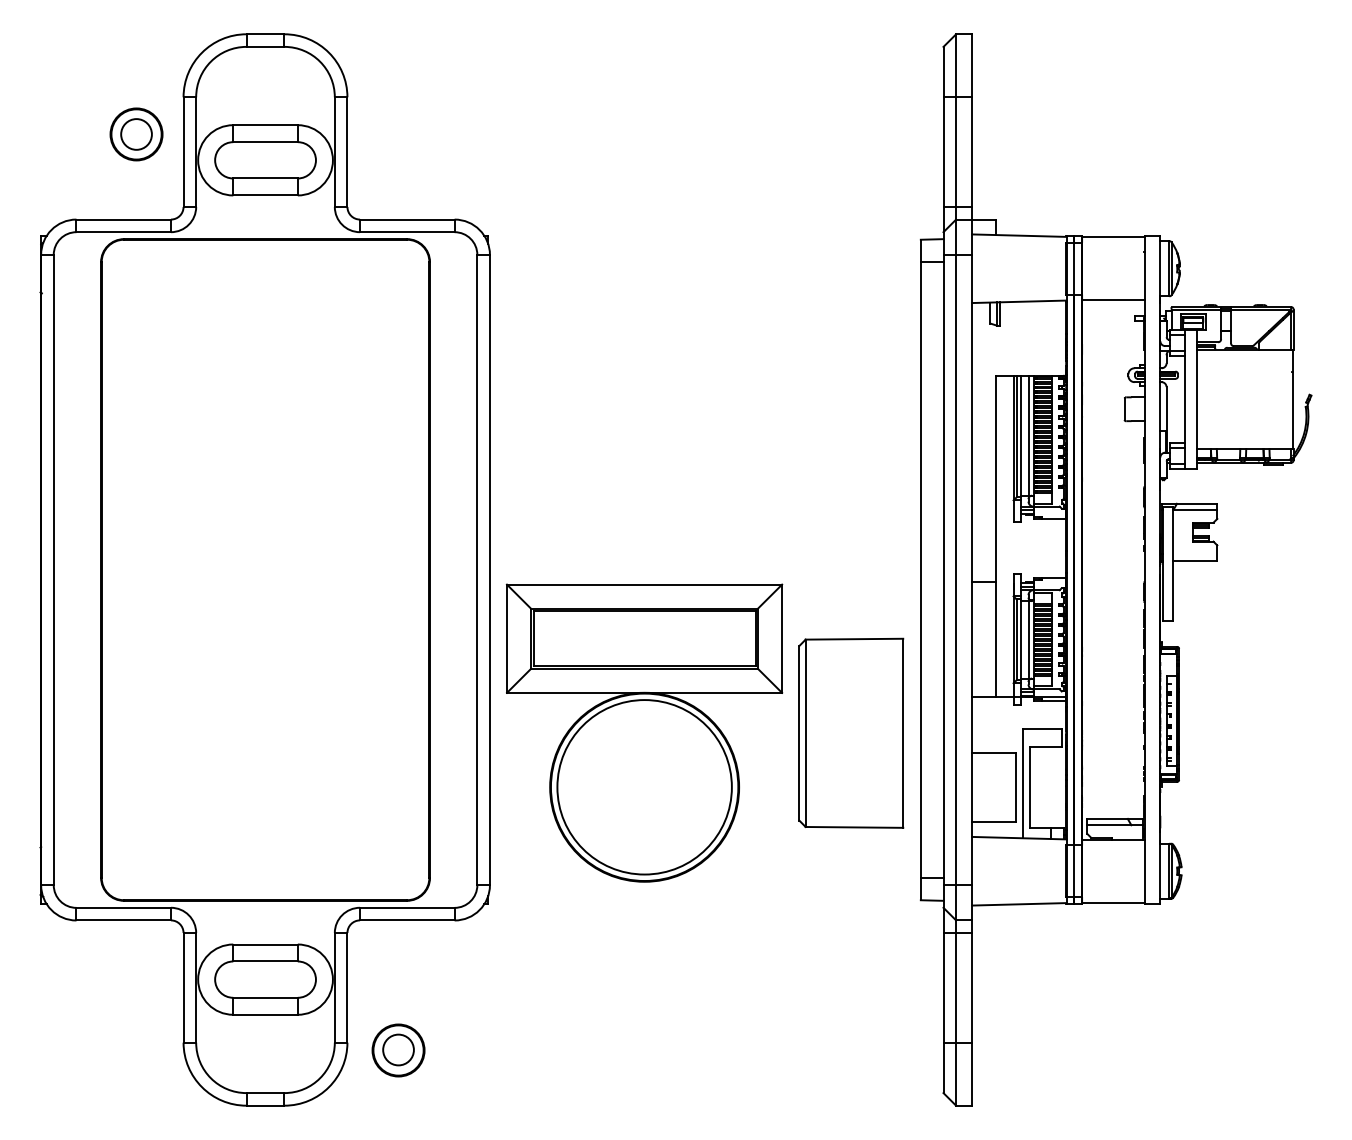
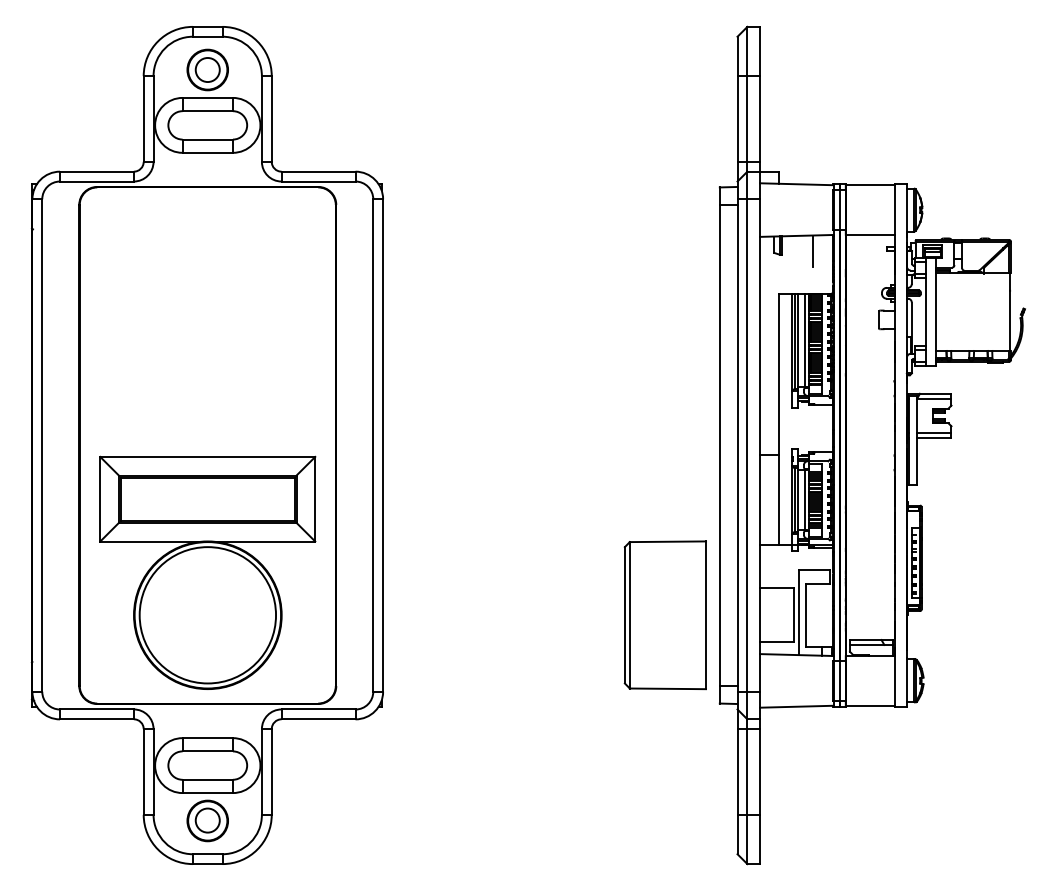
part: (136, 134) -> (207, 70), moved
line: (1040, 321) -> (813, 251), added
line: (1195, 554) -> (934, 433), added
part: (644, 732) -> (207, 572), moved
part: (851, 732) -> (665, 614), moved
part: (398, 1050) -> (207, 820), moved

